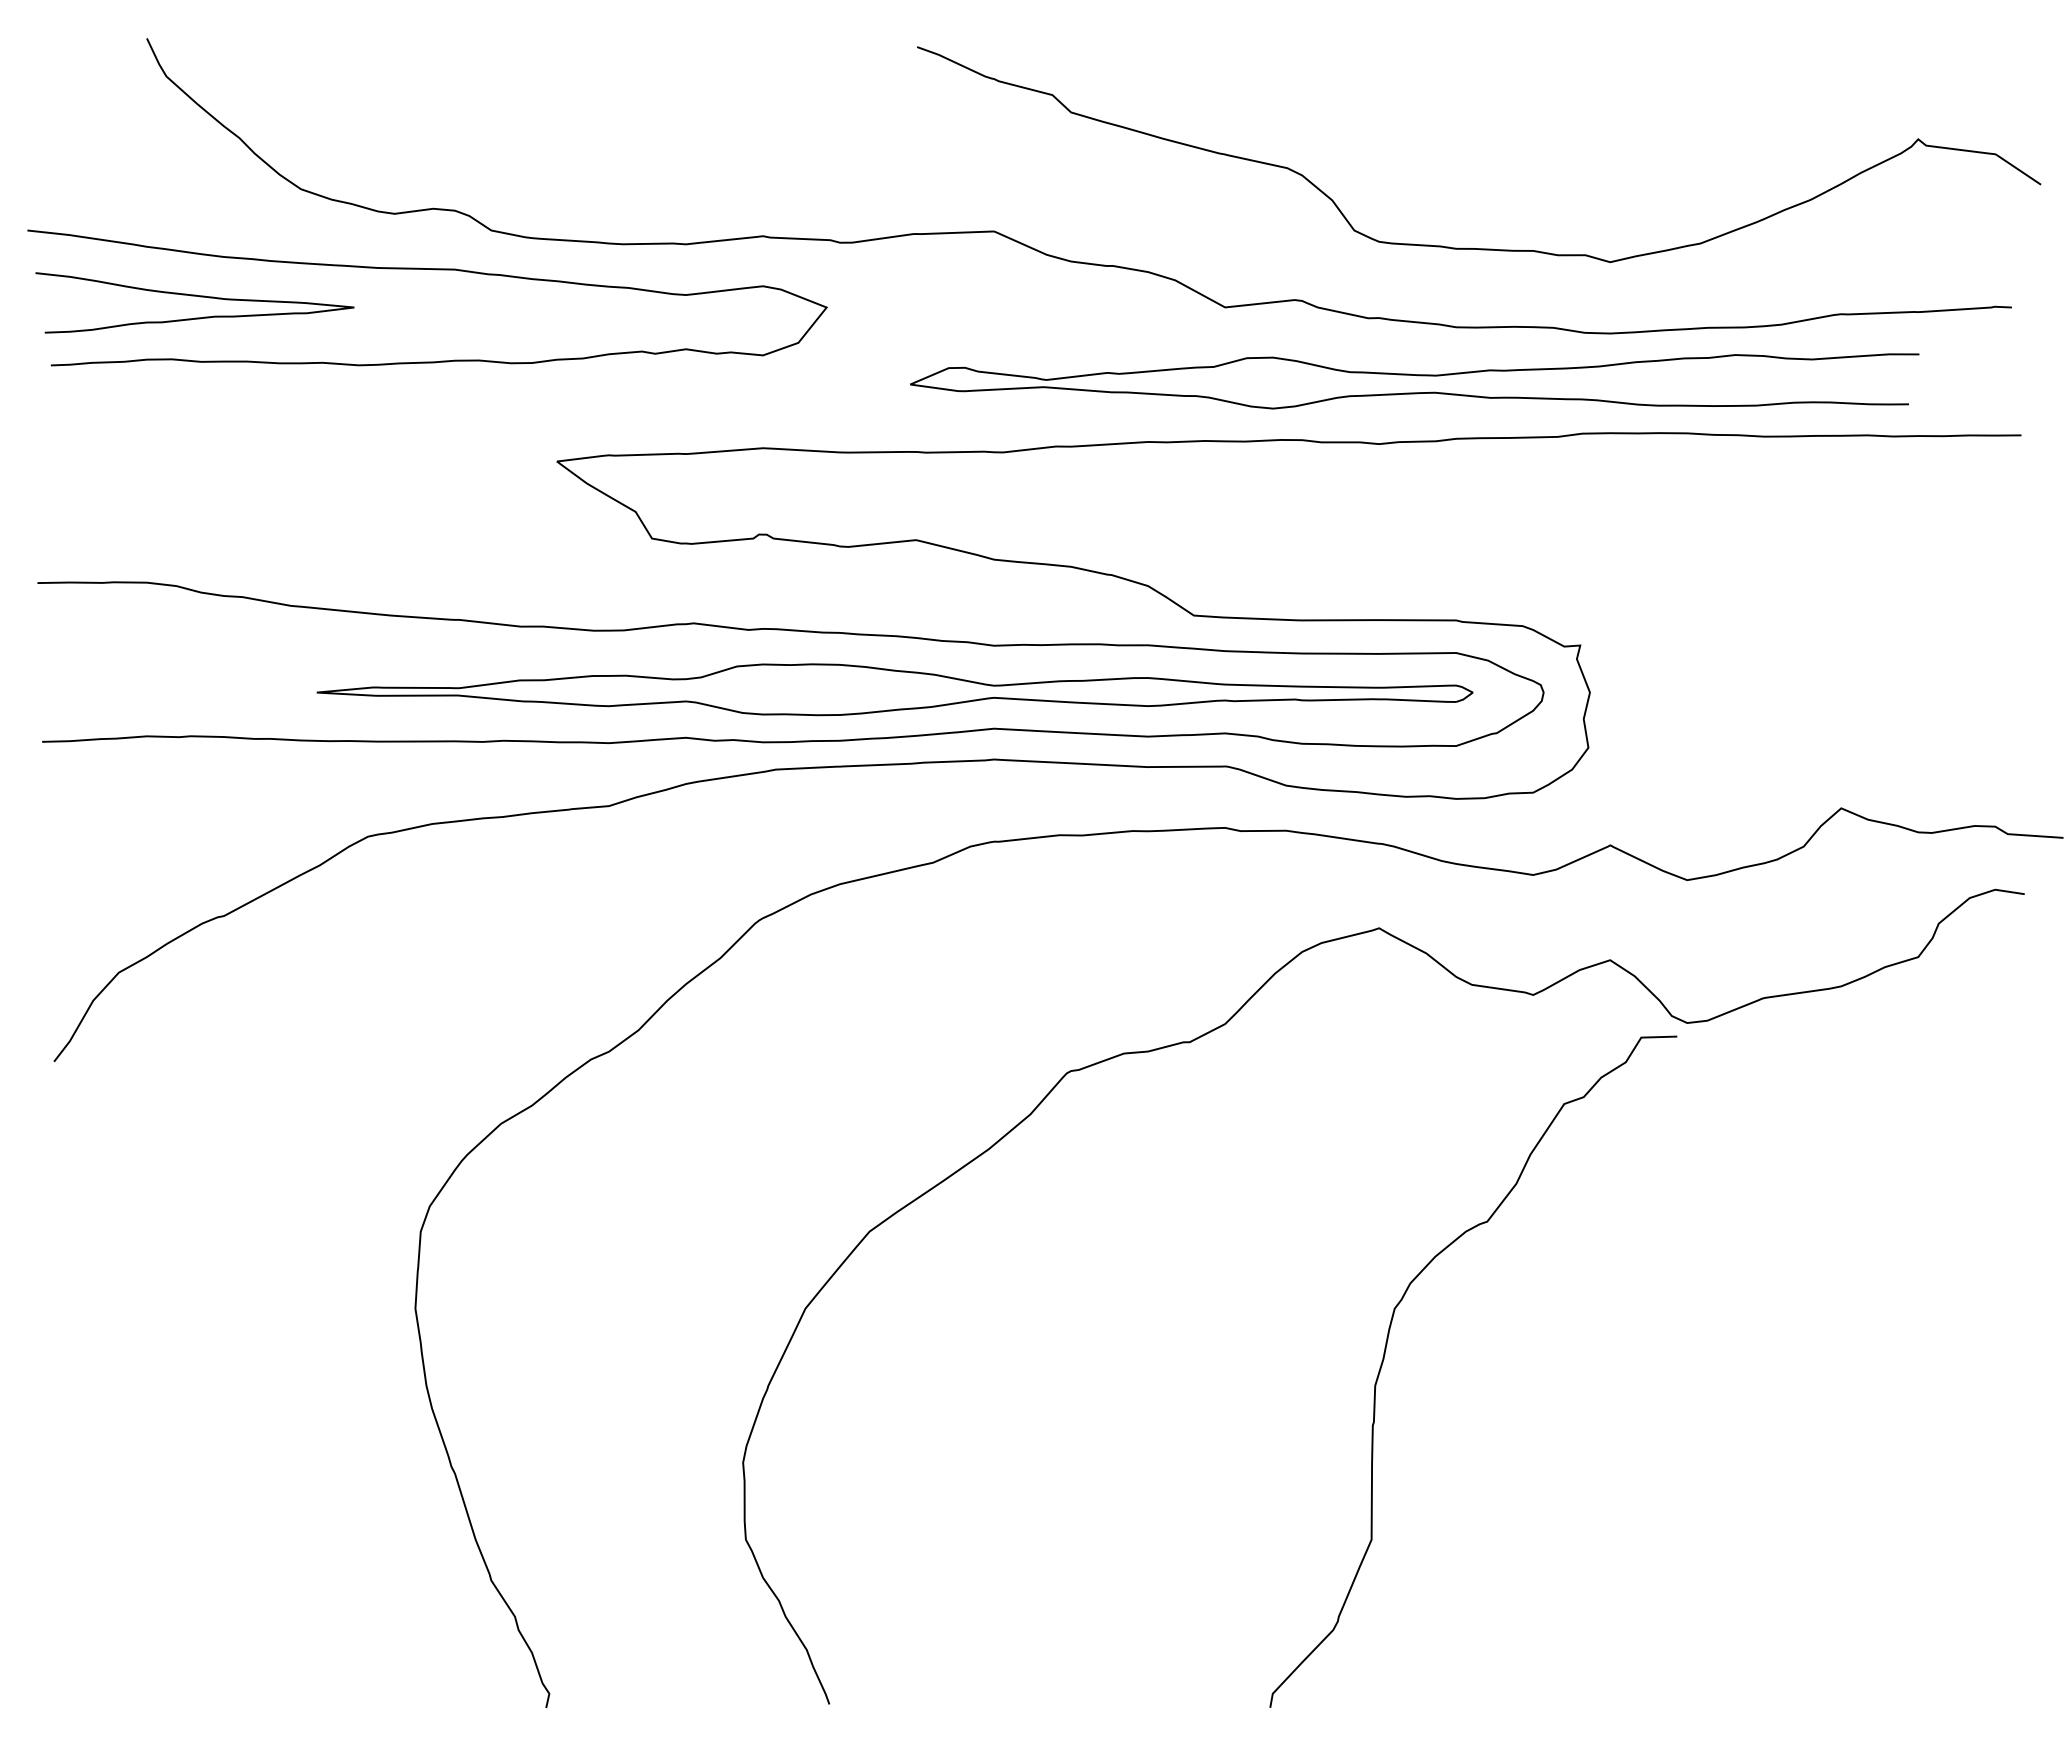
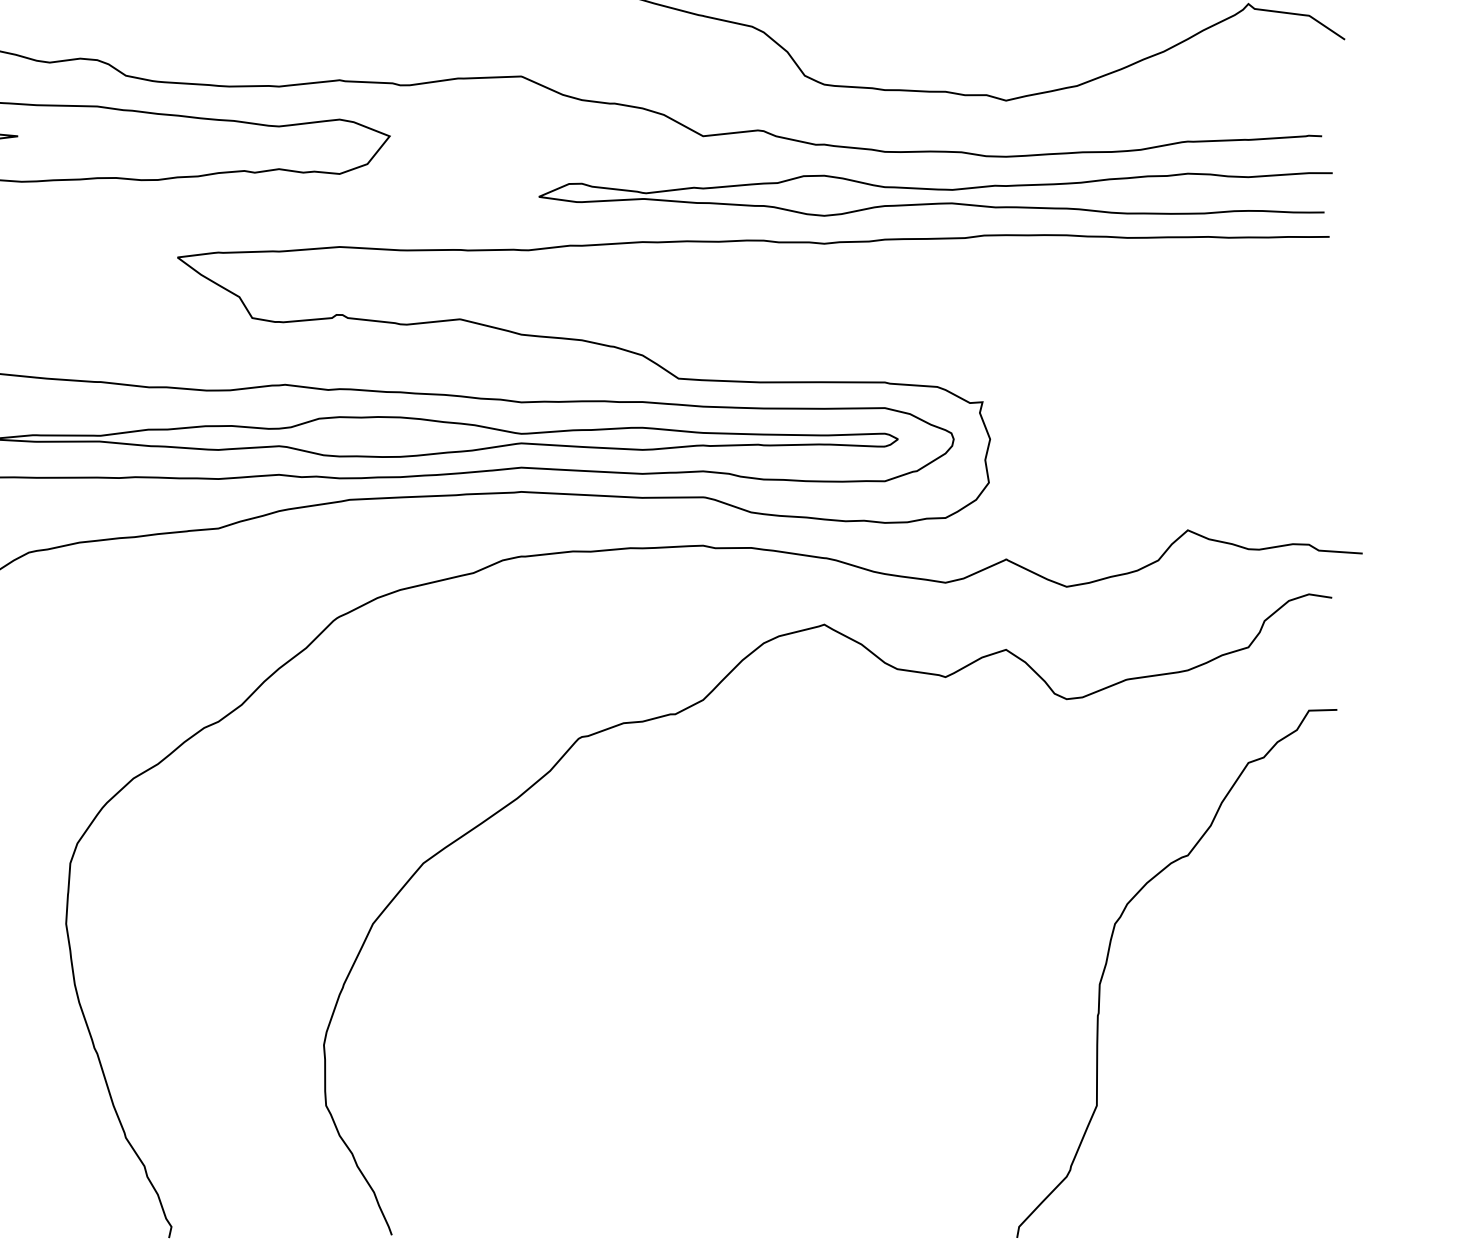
curve: (1417, 376) -> (937, 190), moved
curve: (1385, 1355) -> (1107, 960), moved

